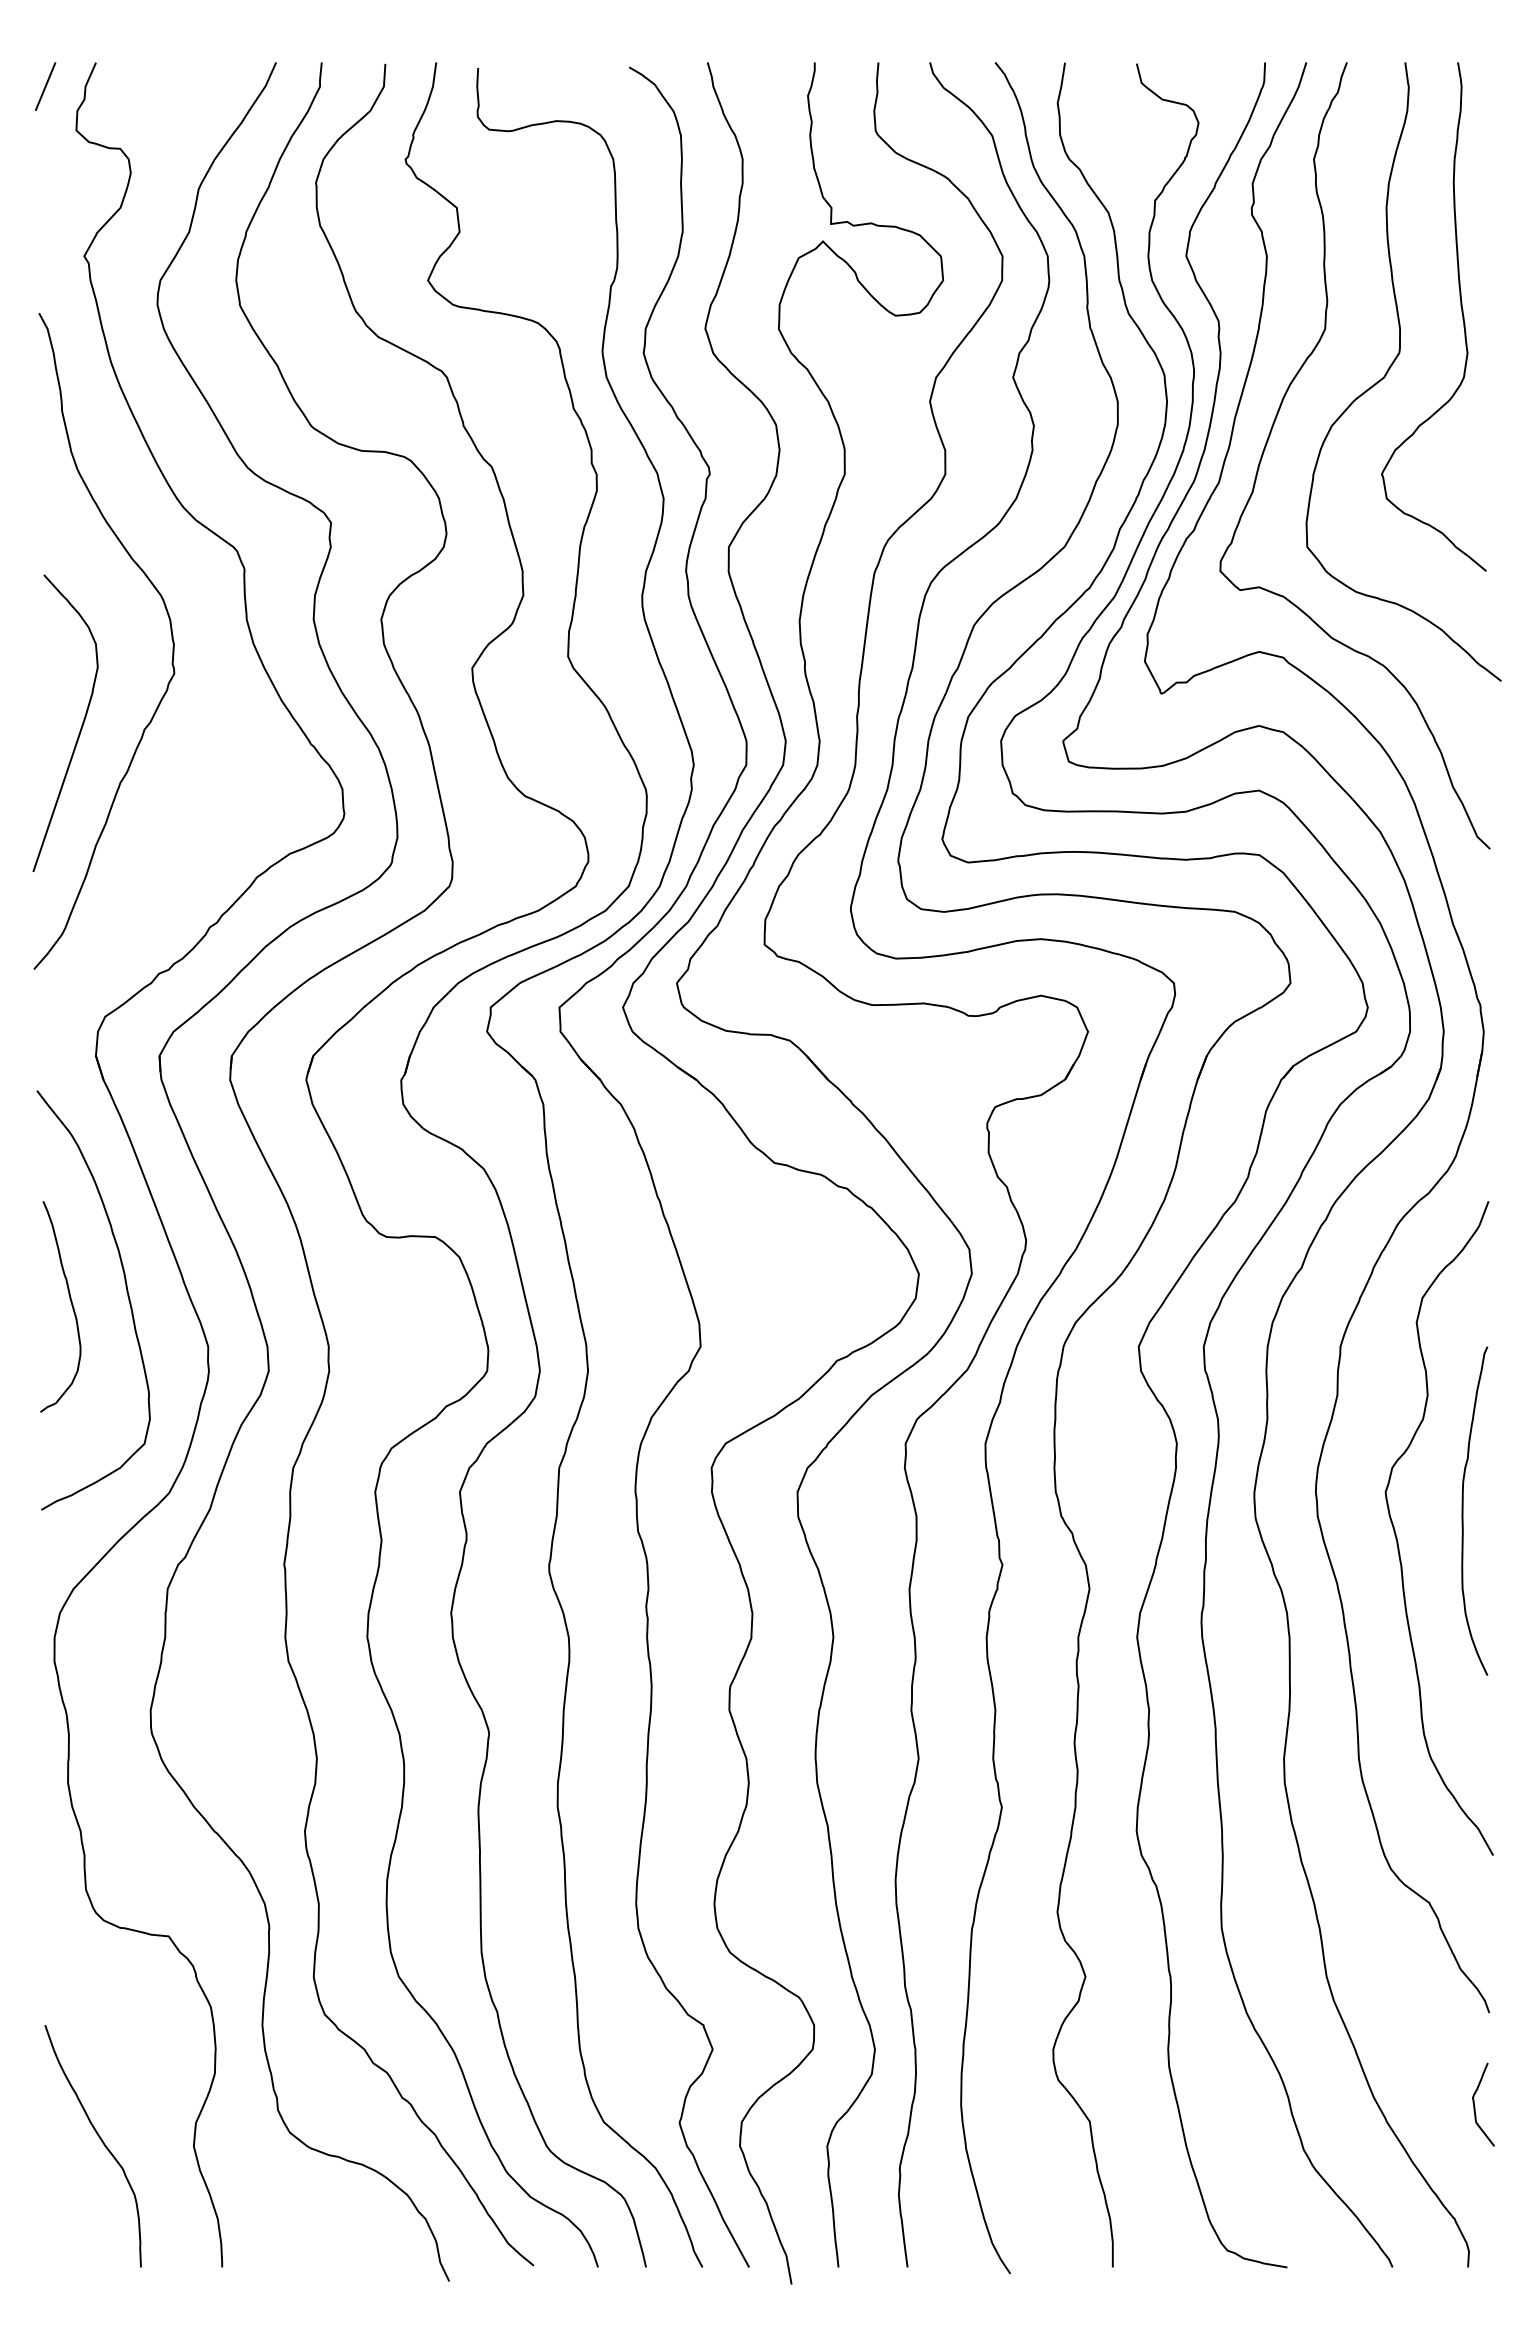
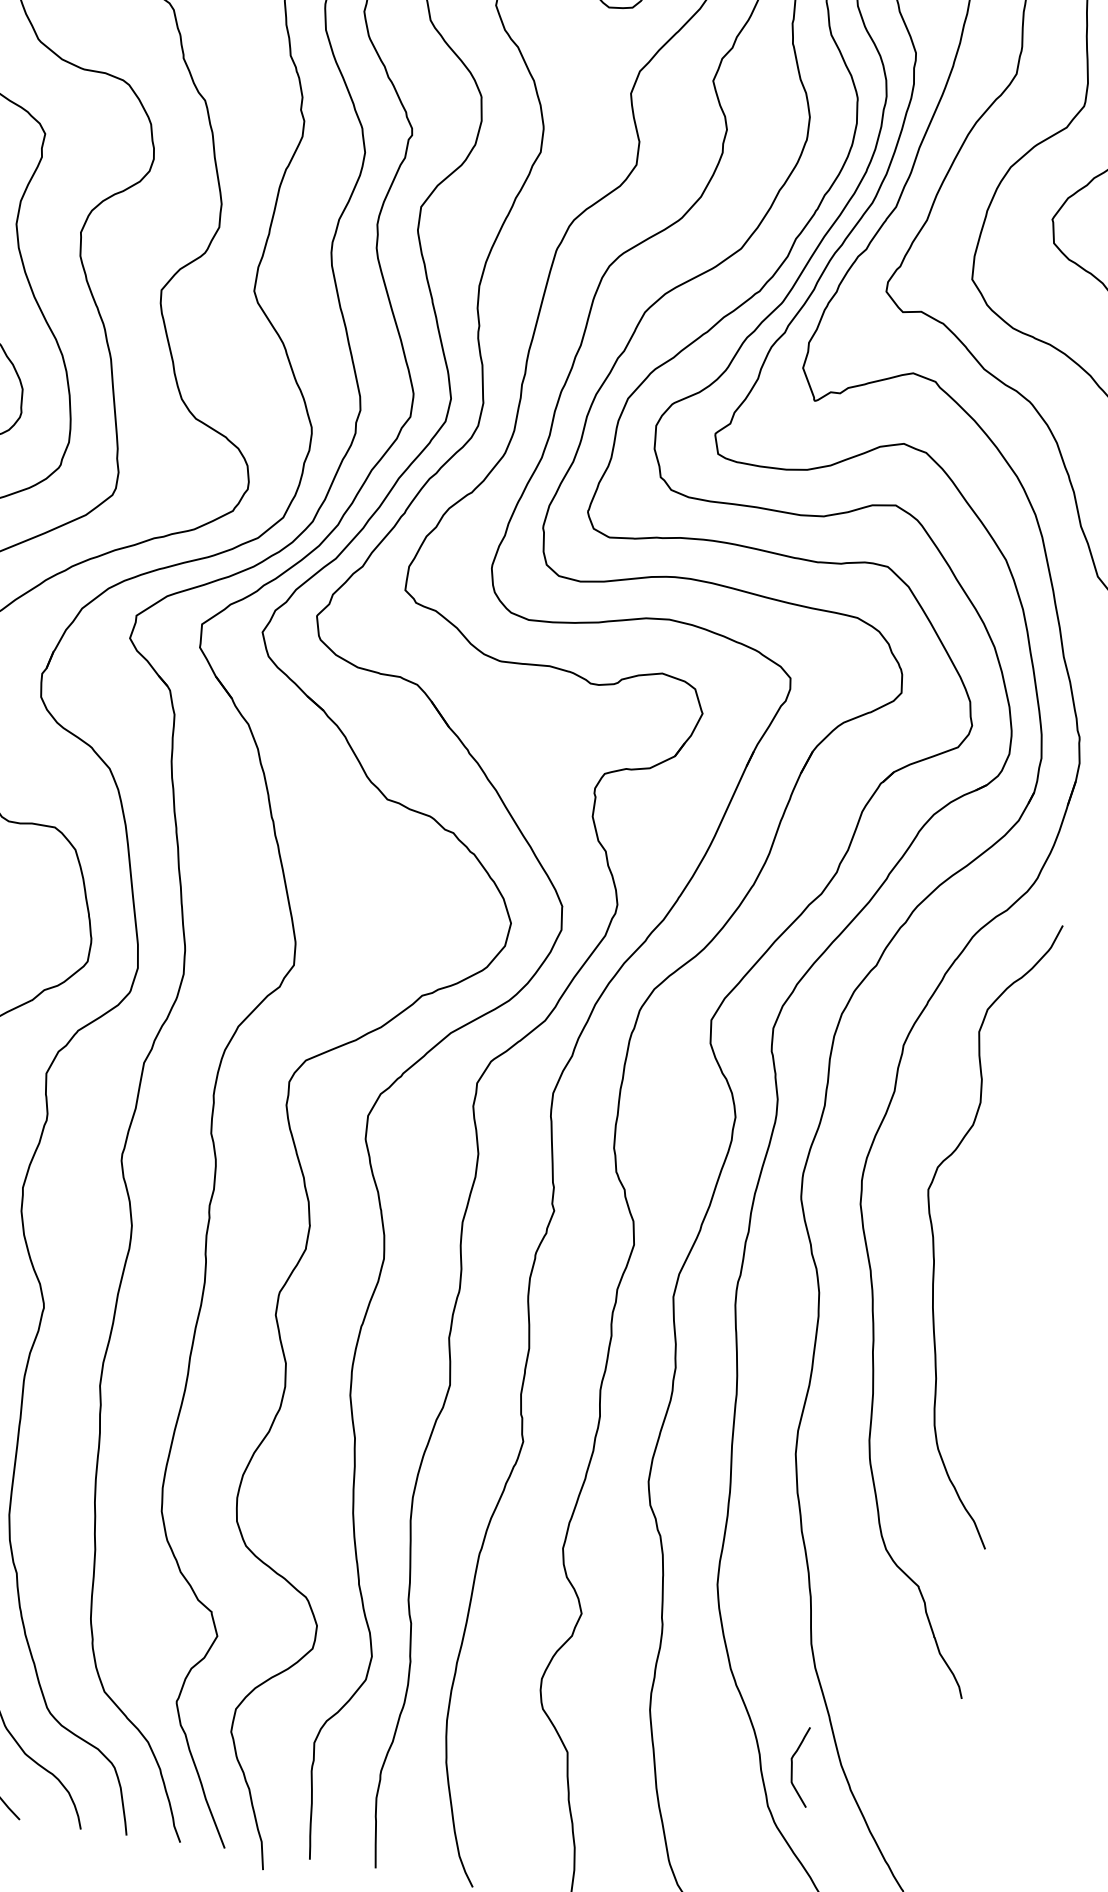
curve: (1463, 1510) -> (1000, 1216), removed
curve: (1475, 2106) -> (793, 1767), moved

